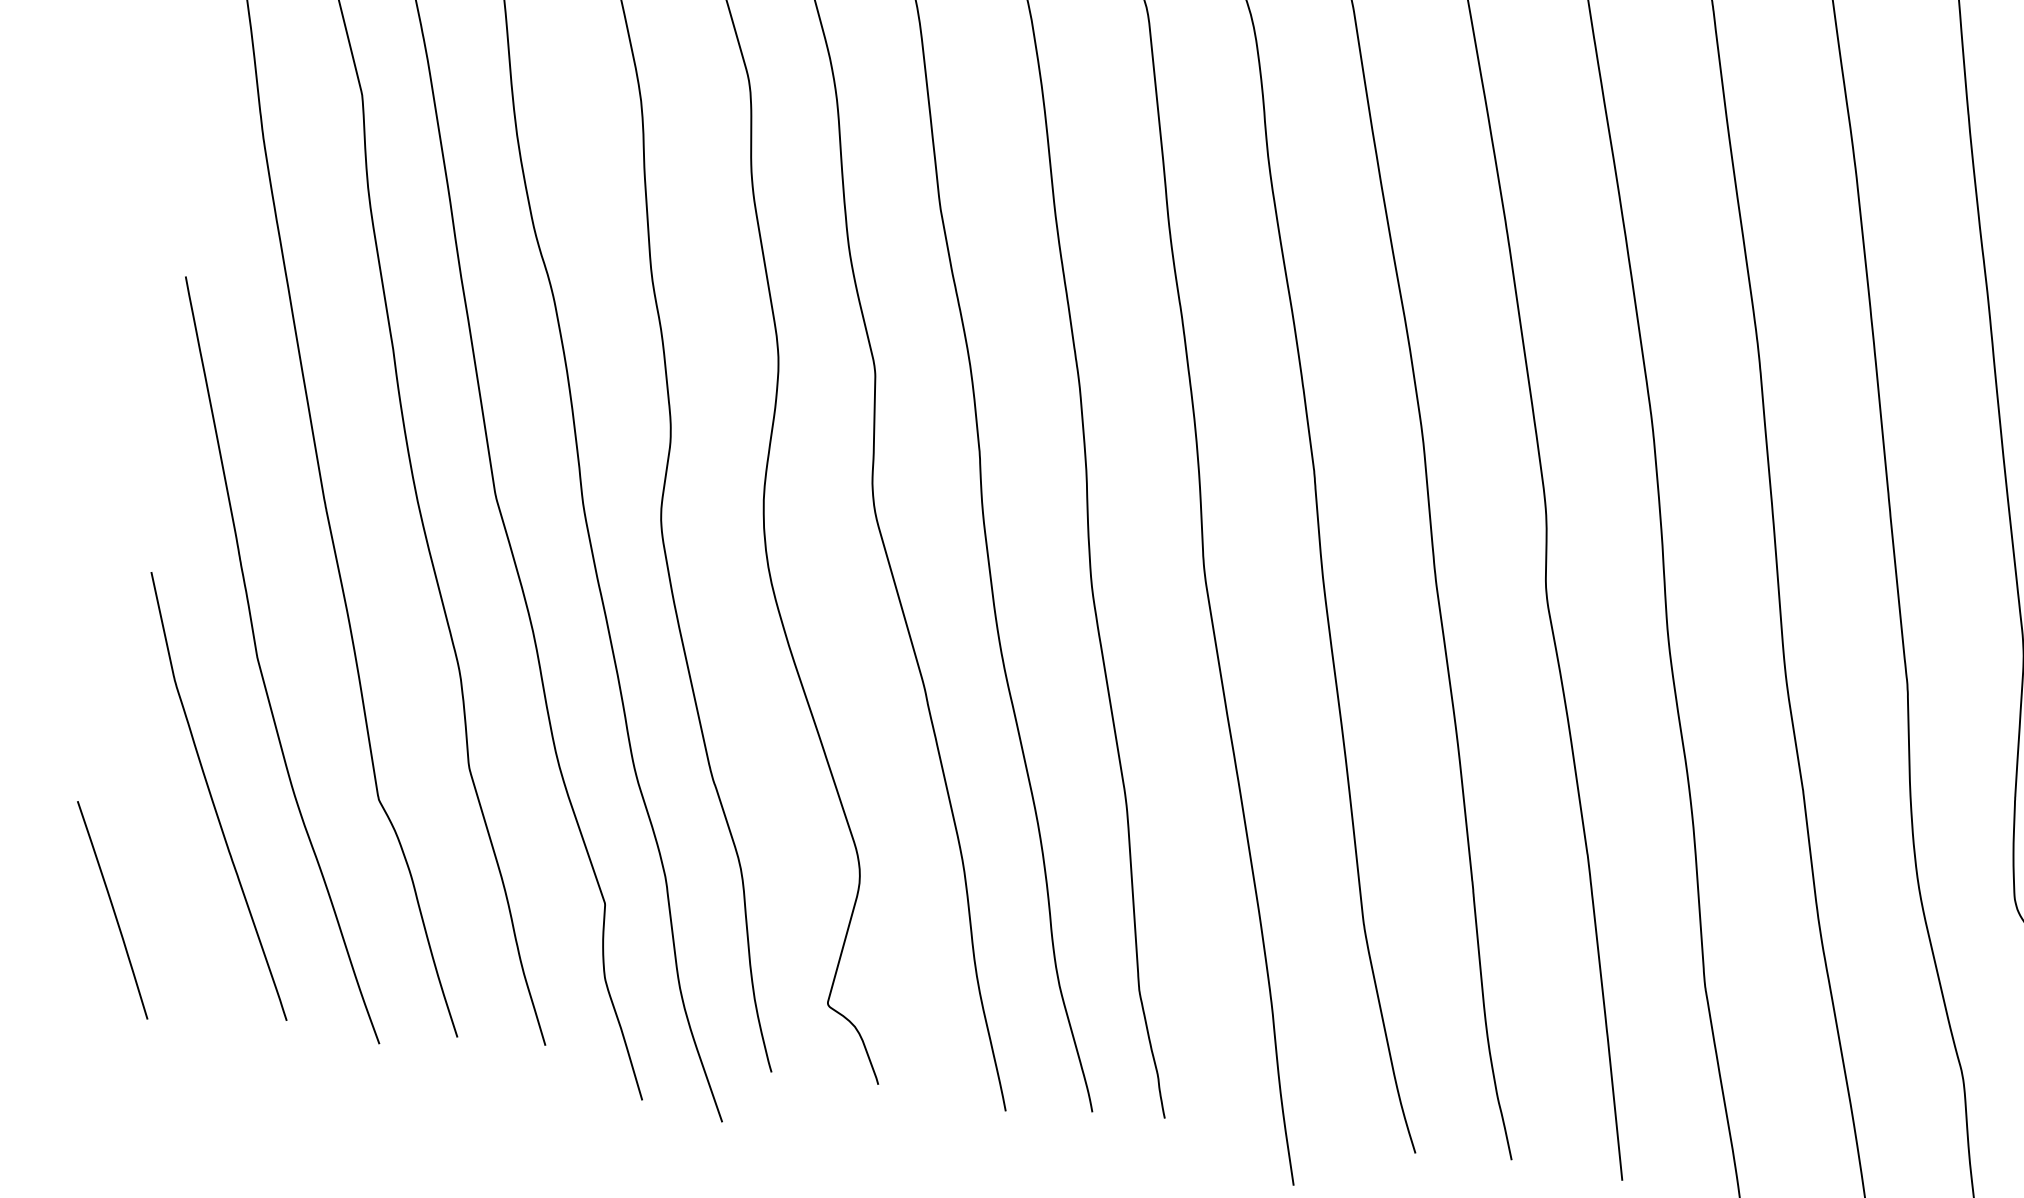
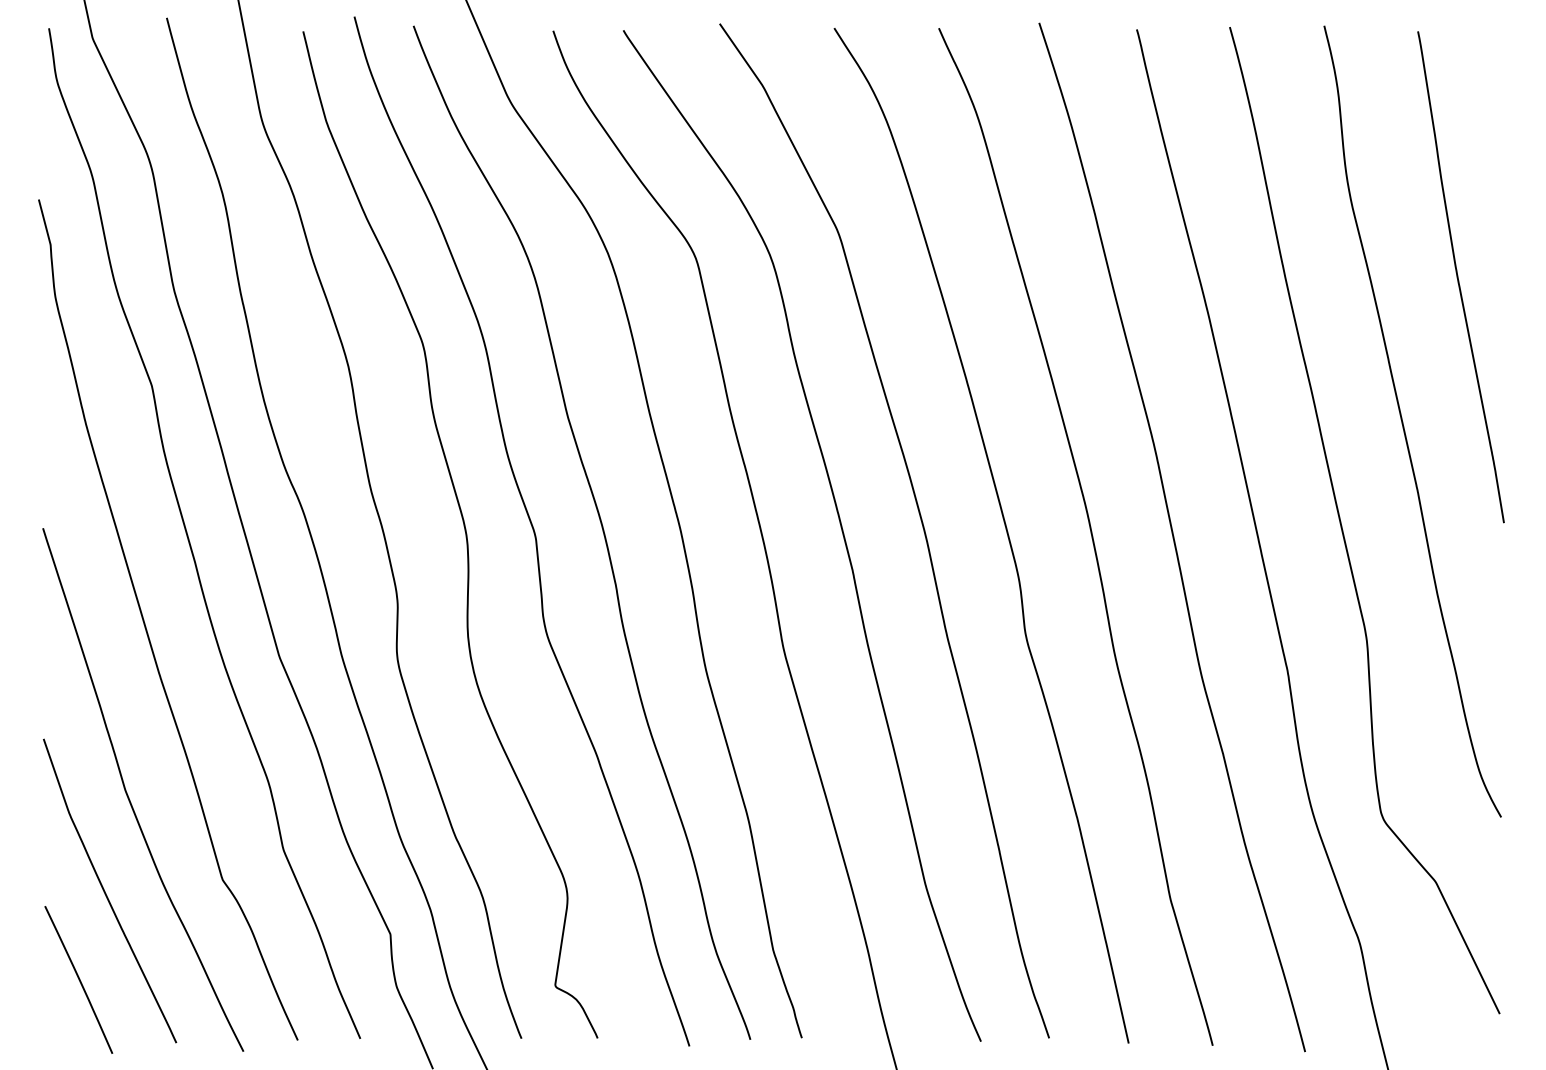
line: (112, 909) -> (78, 979), moved

